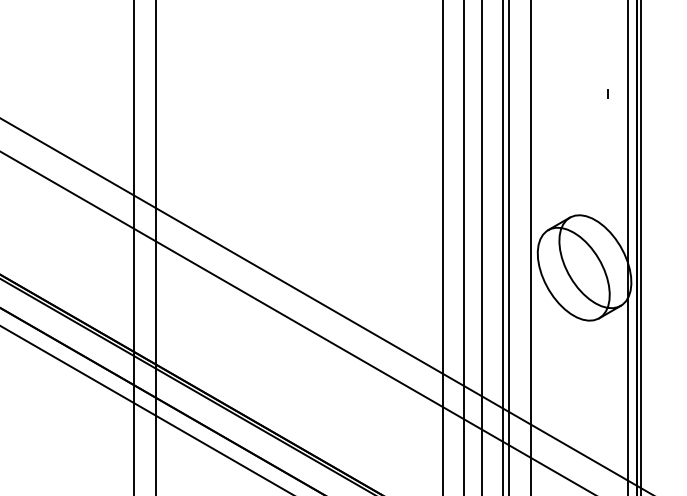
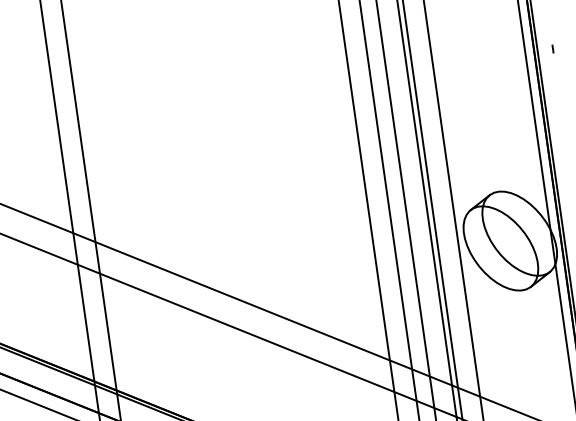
line: (607, 93) -> (552, 48), moved

